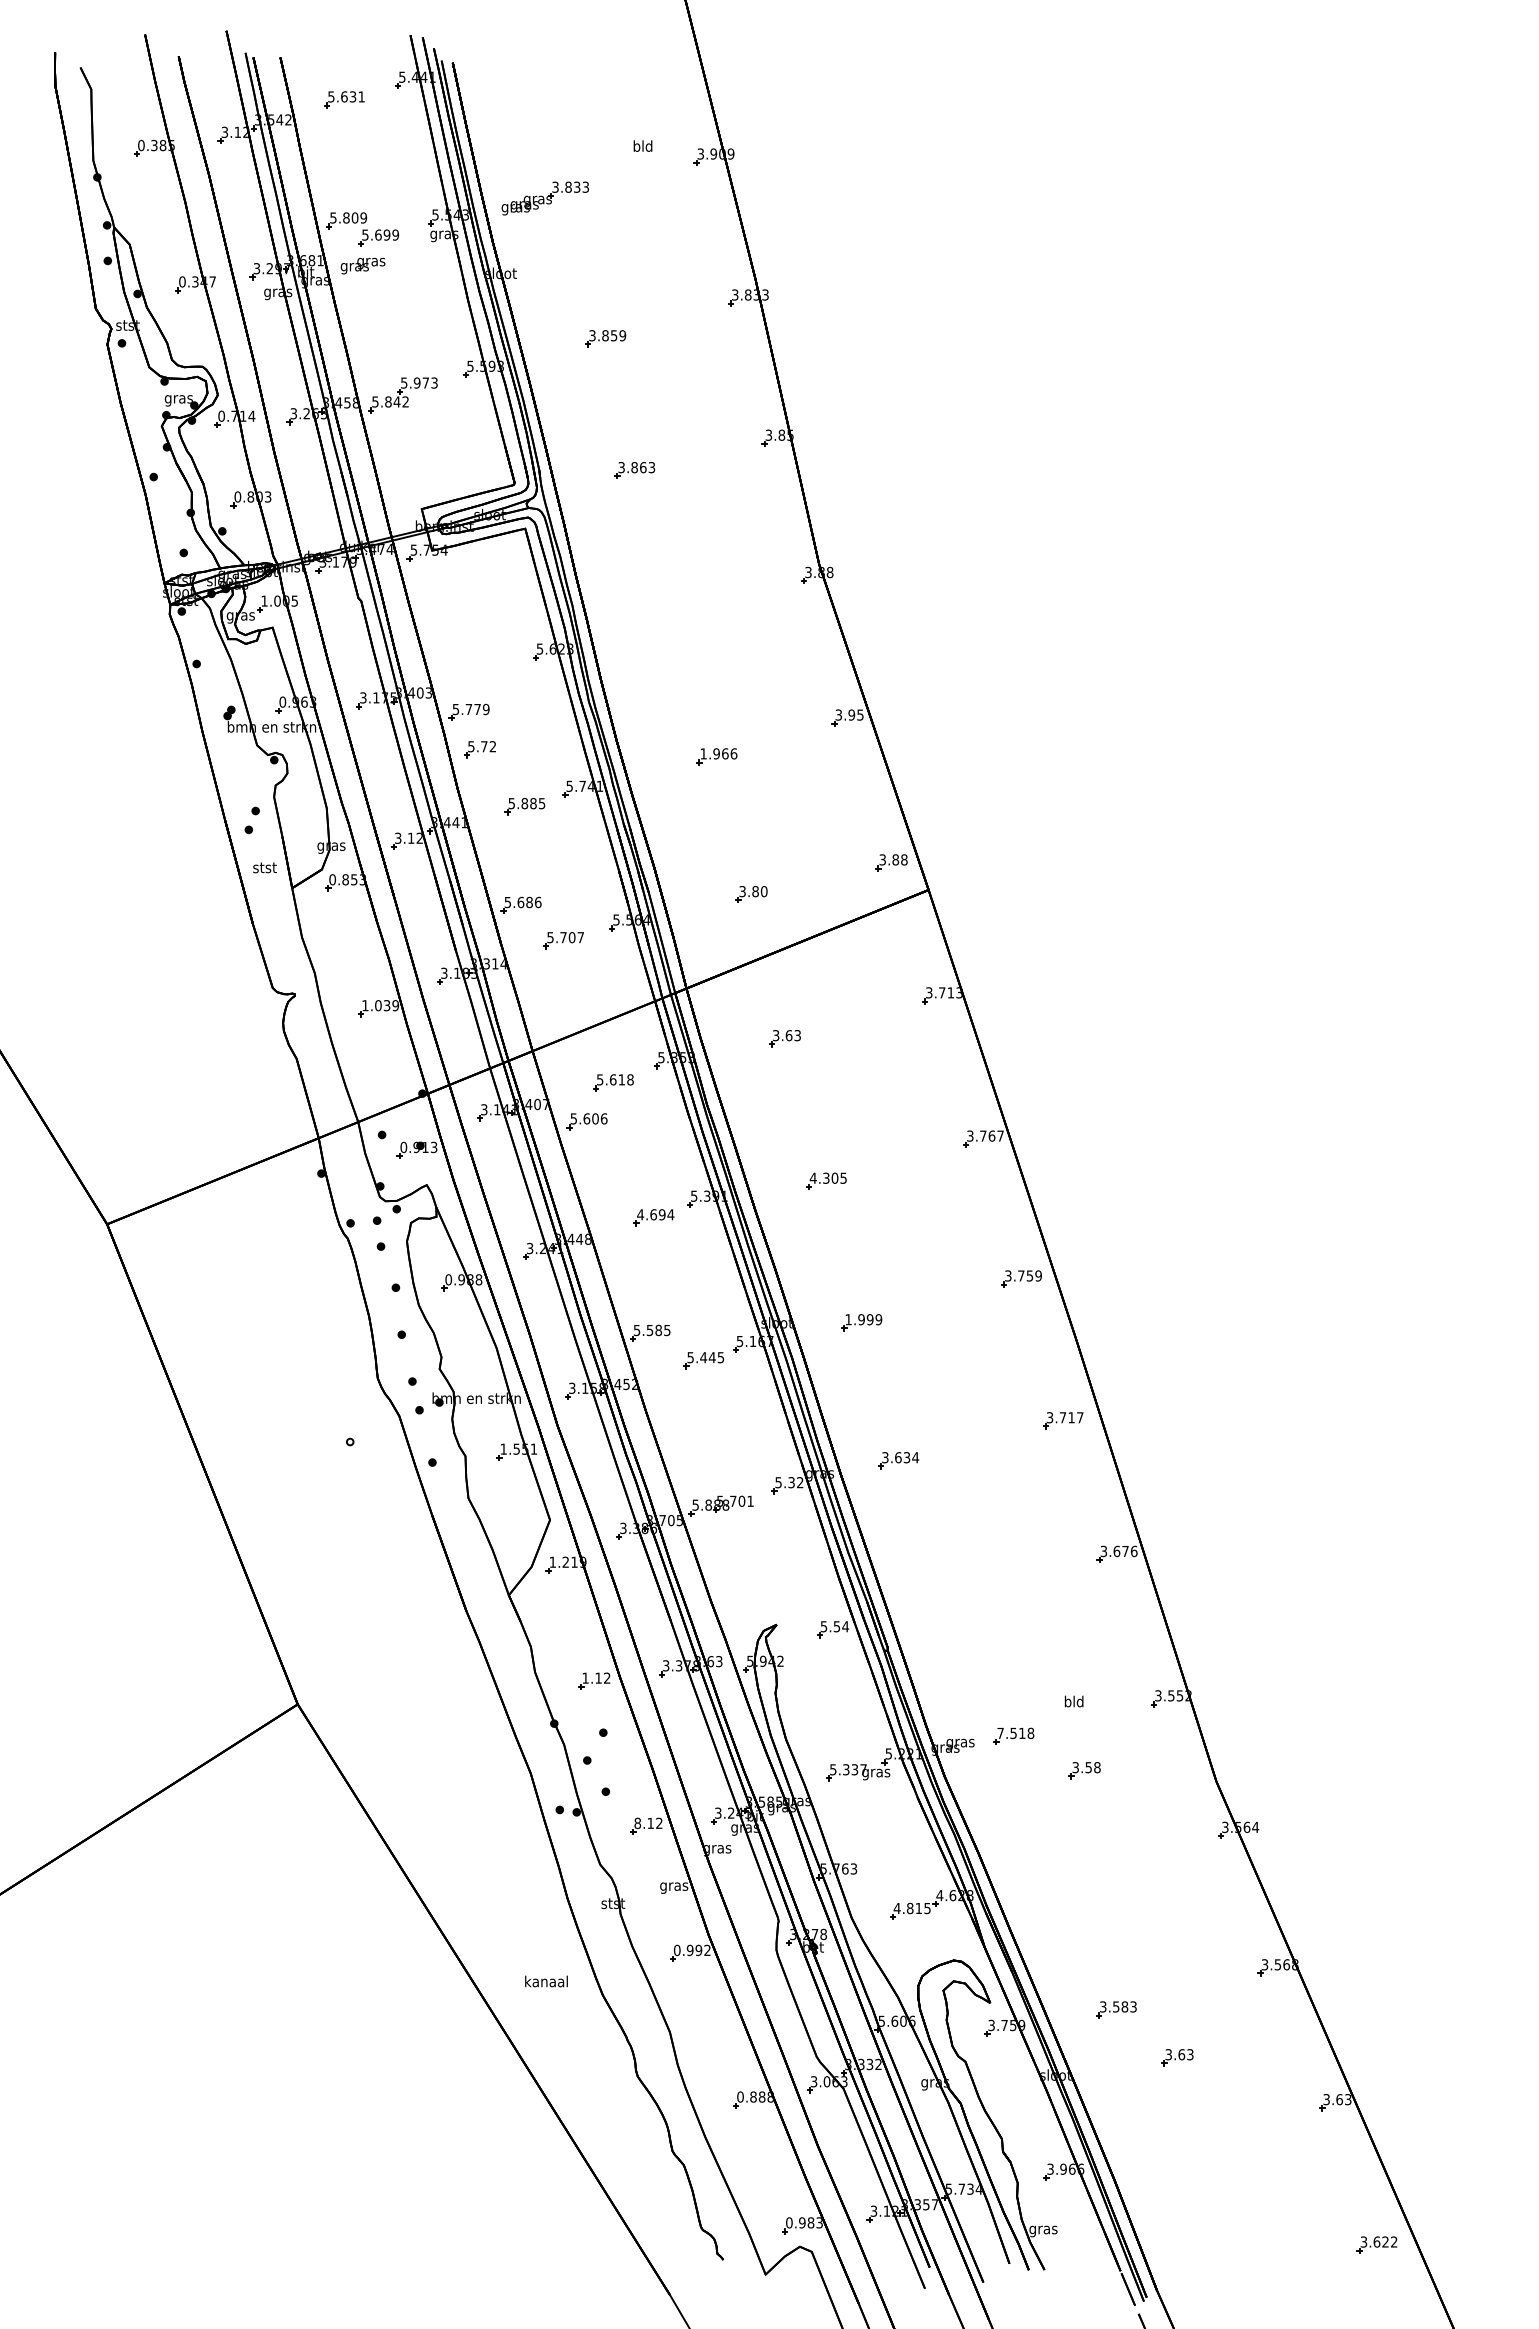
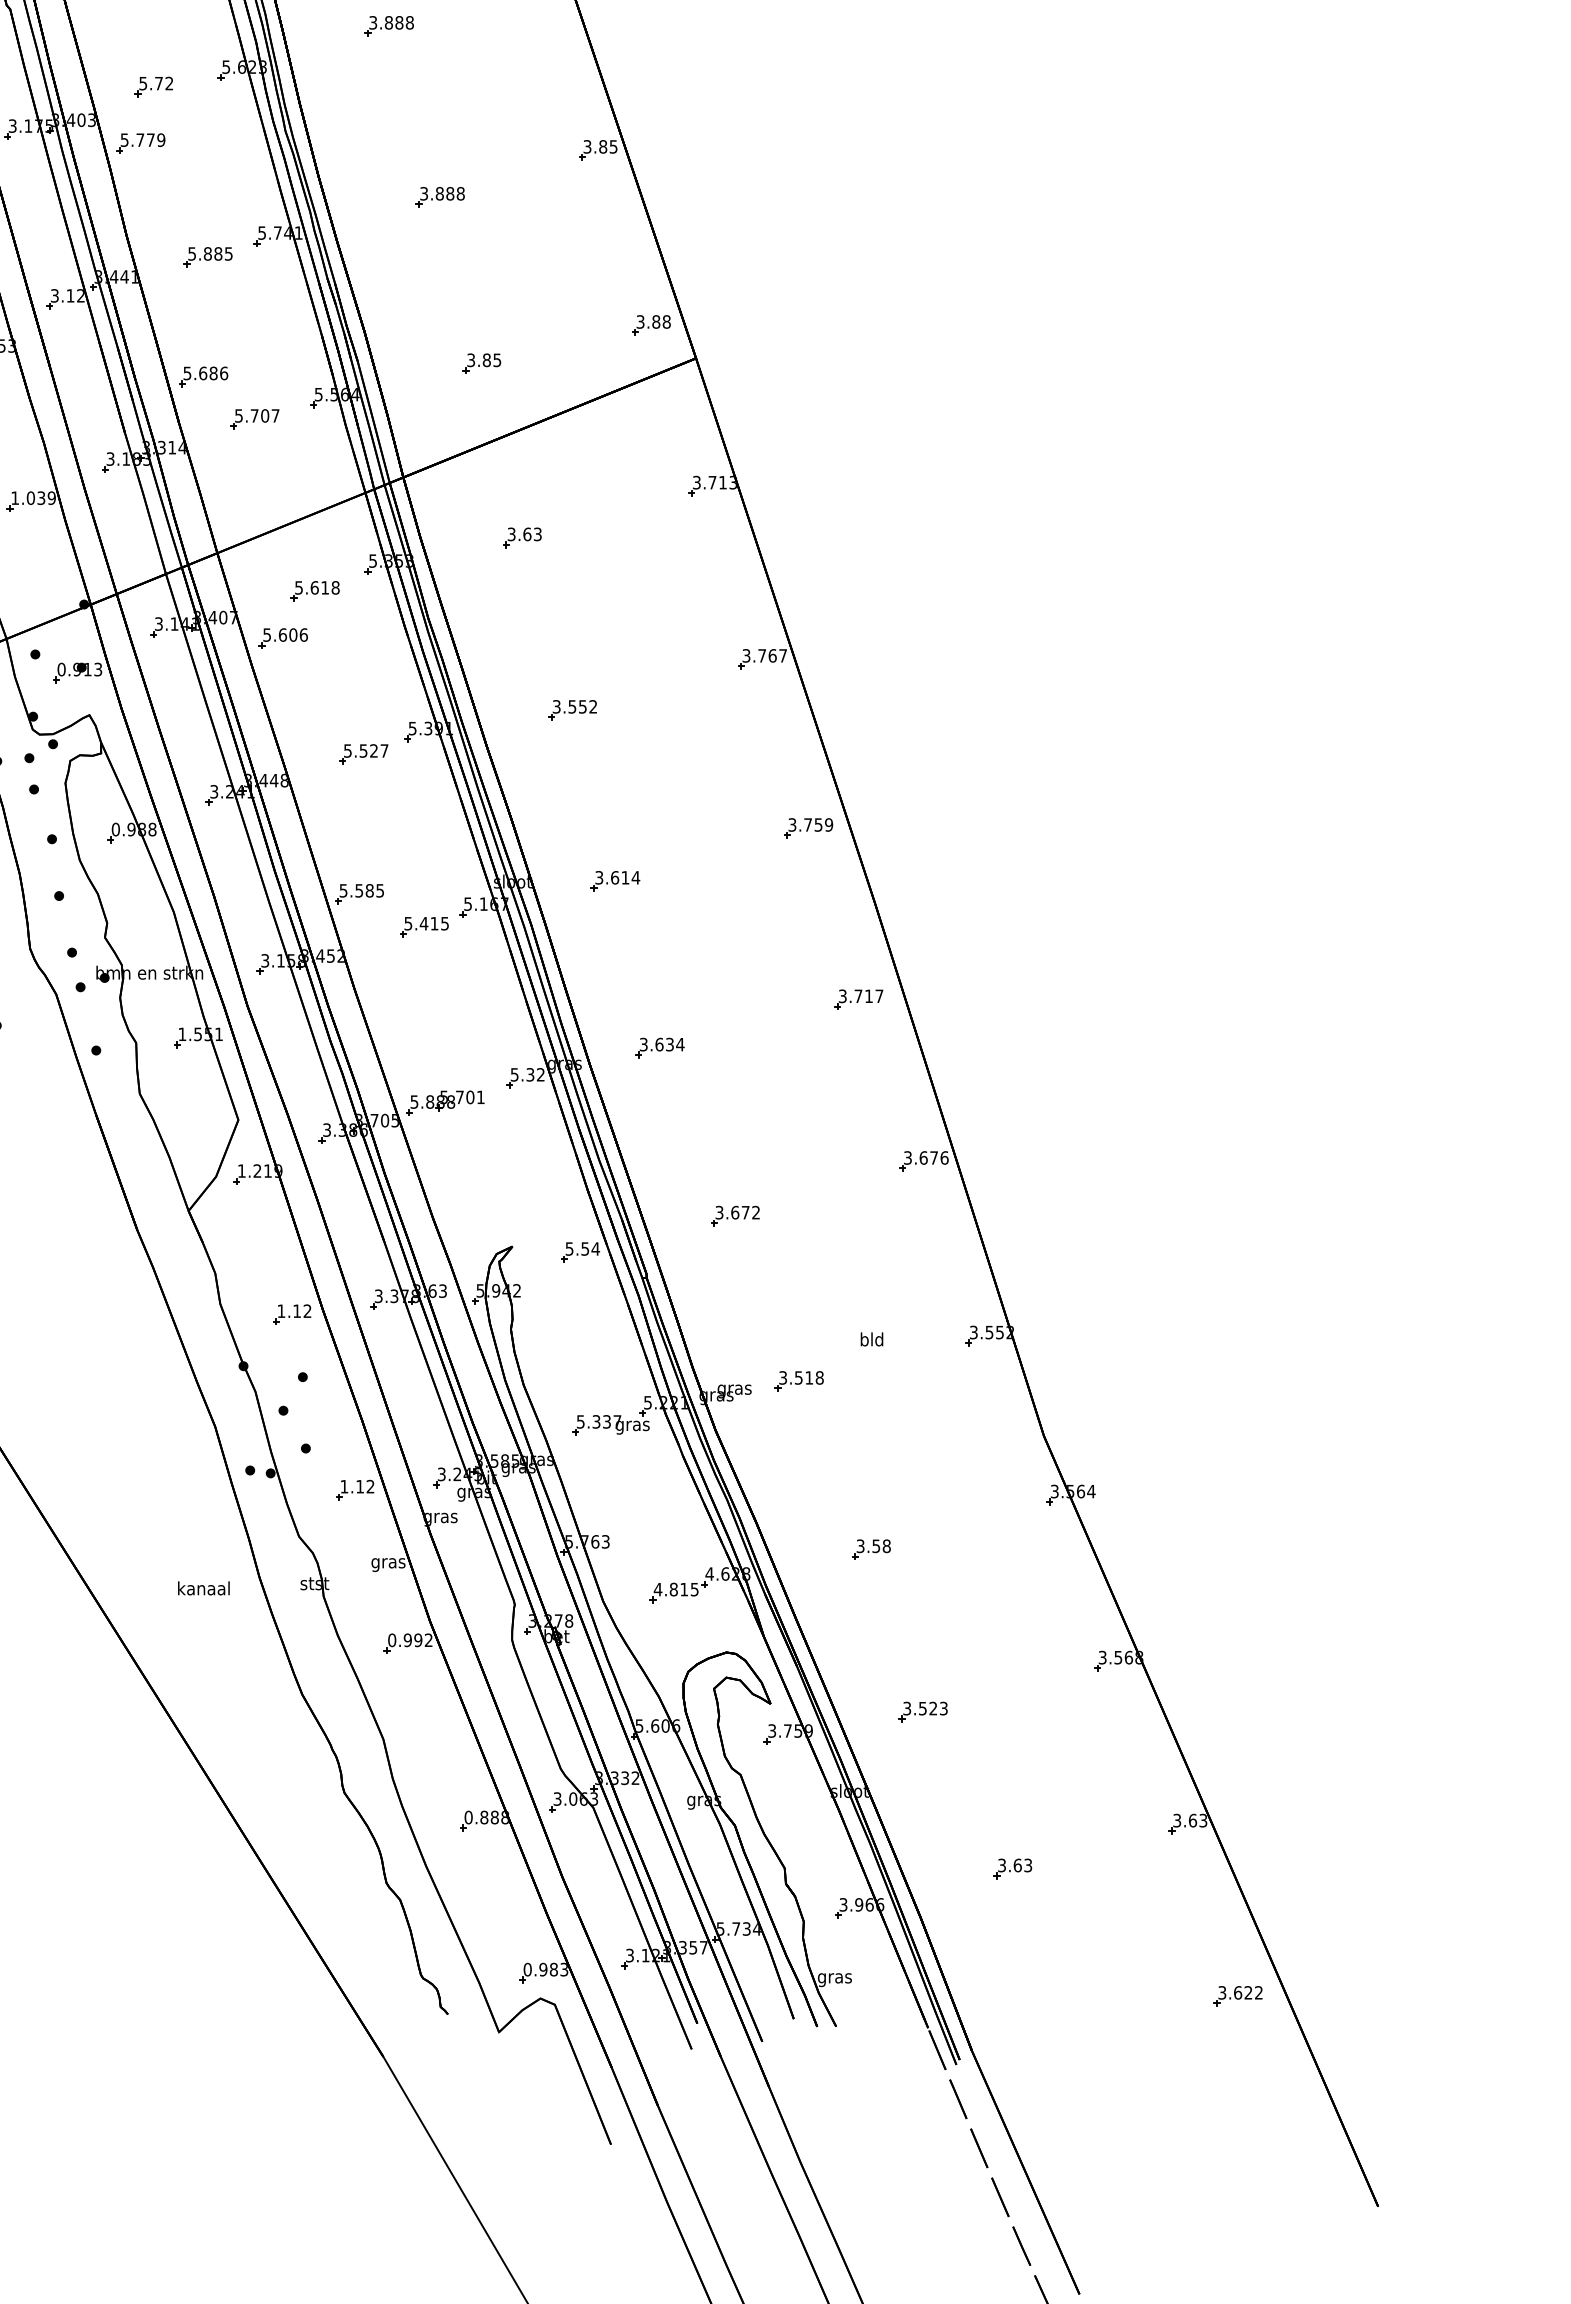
part: (674, 614) -> (388, 25), added
text: (851, 714) -> (602, 146), 3.95 -> 3.85
part: (479, 749) -> (153, 86), moved
text: (718, 753) -> (442, 193), 1.966 -> 3.888
text: (763, 891) -> (496, 360), 3.80 -> 3.85
text: (827, 1177) -> (573, 705), 4.305 -> 3.552
text: (655, 1214) -> (365, 750), 4.694 -> 5.527
text: (863, 1319) -> (617, 877), 1.999 -> 3.614
text: (711, 1357) -> (433, 923), 5.445 -> 5.415
part: (961, 1599) -> (735, 1216), added
text: (1000, 1733) -> (782, 1378), 7.518 -> 3.518
part: (1084, 1770) -> (871, 1549), moved
text: (637, 1823) -> (344, 1486), 8.12 -> 1.12
text: (546, 1981) -> (203, 1588), moved
text: (1124, 2006) -> (932, 1708), 3.583 -> 3.523
part: (1177, 2057) -> (1012, 1868), moved

